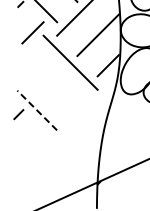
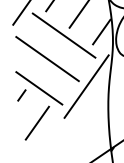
line: (50, 83) -> (47, 59), added
line: (36, 110) -> (38, 88), dashed -> solid
line: (84, 116) -> (86, 86), added
line: (29, 144) -> (37, 123), added

